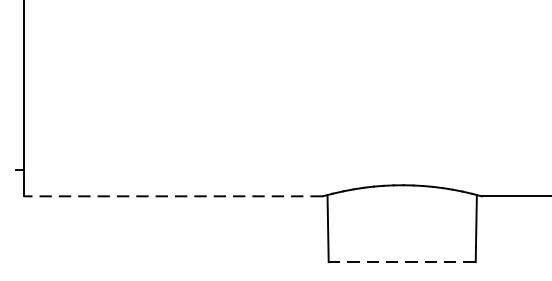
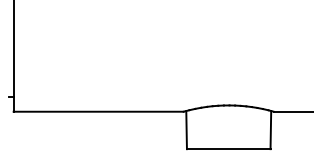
line: (173, 195) -> (98, 111), dashed -> solid
line: (401, 262) -> (228, 149), dashed -> solid

